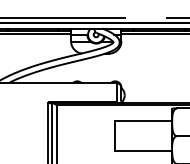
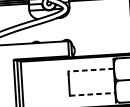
line: (143, 121) -> (91, 70), solid -> dashed
line: (144, 151) -> (93, 94), solid -> dashed

